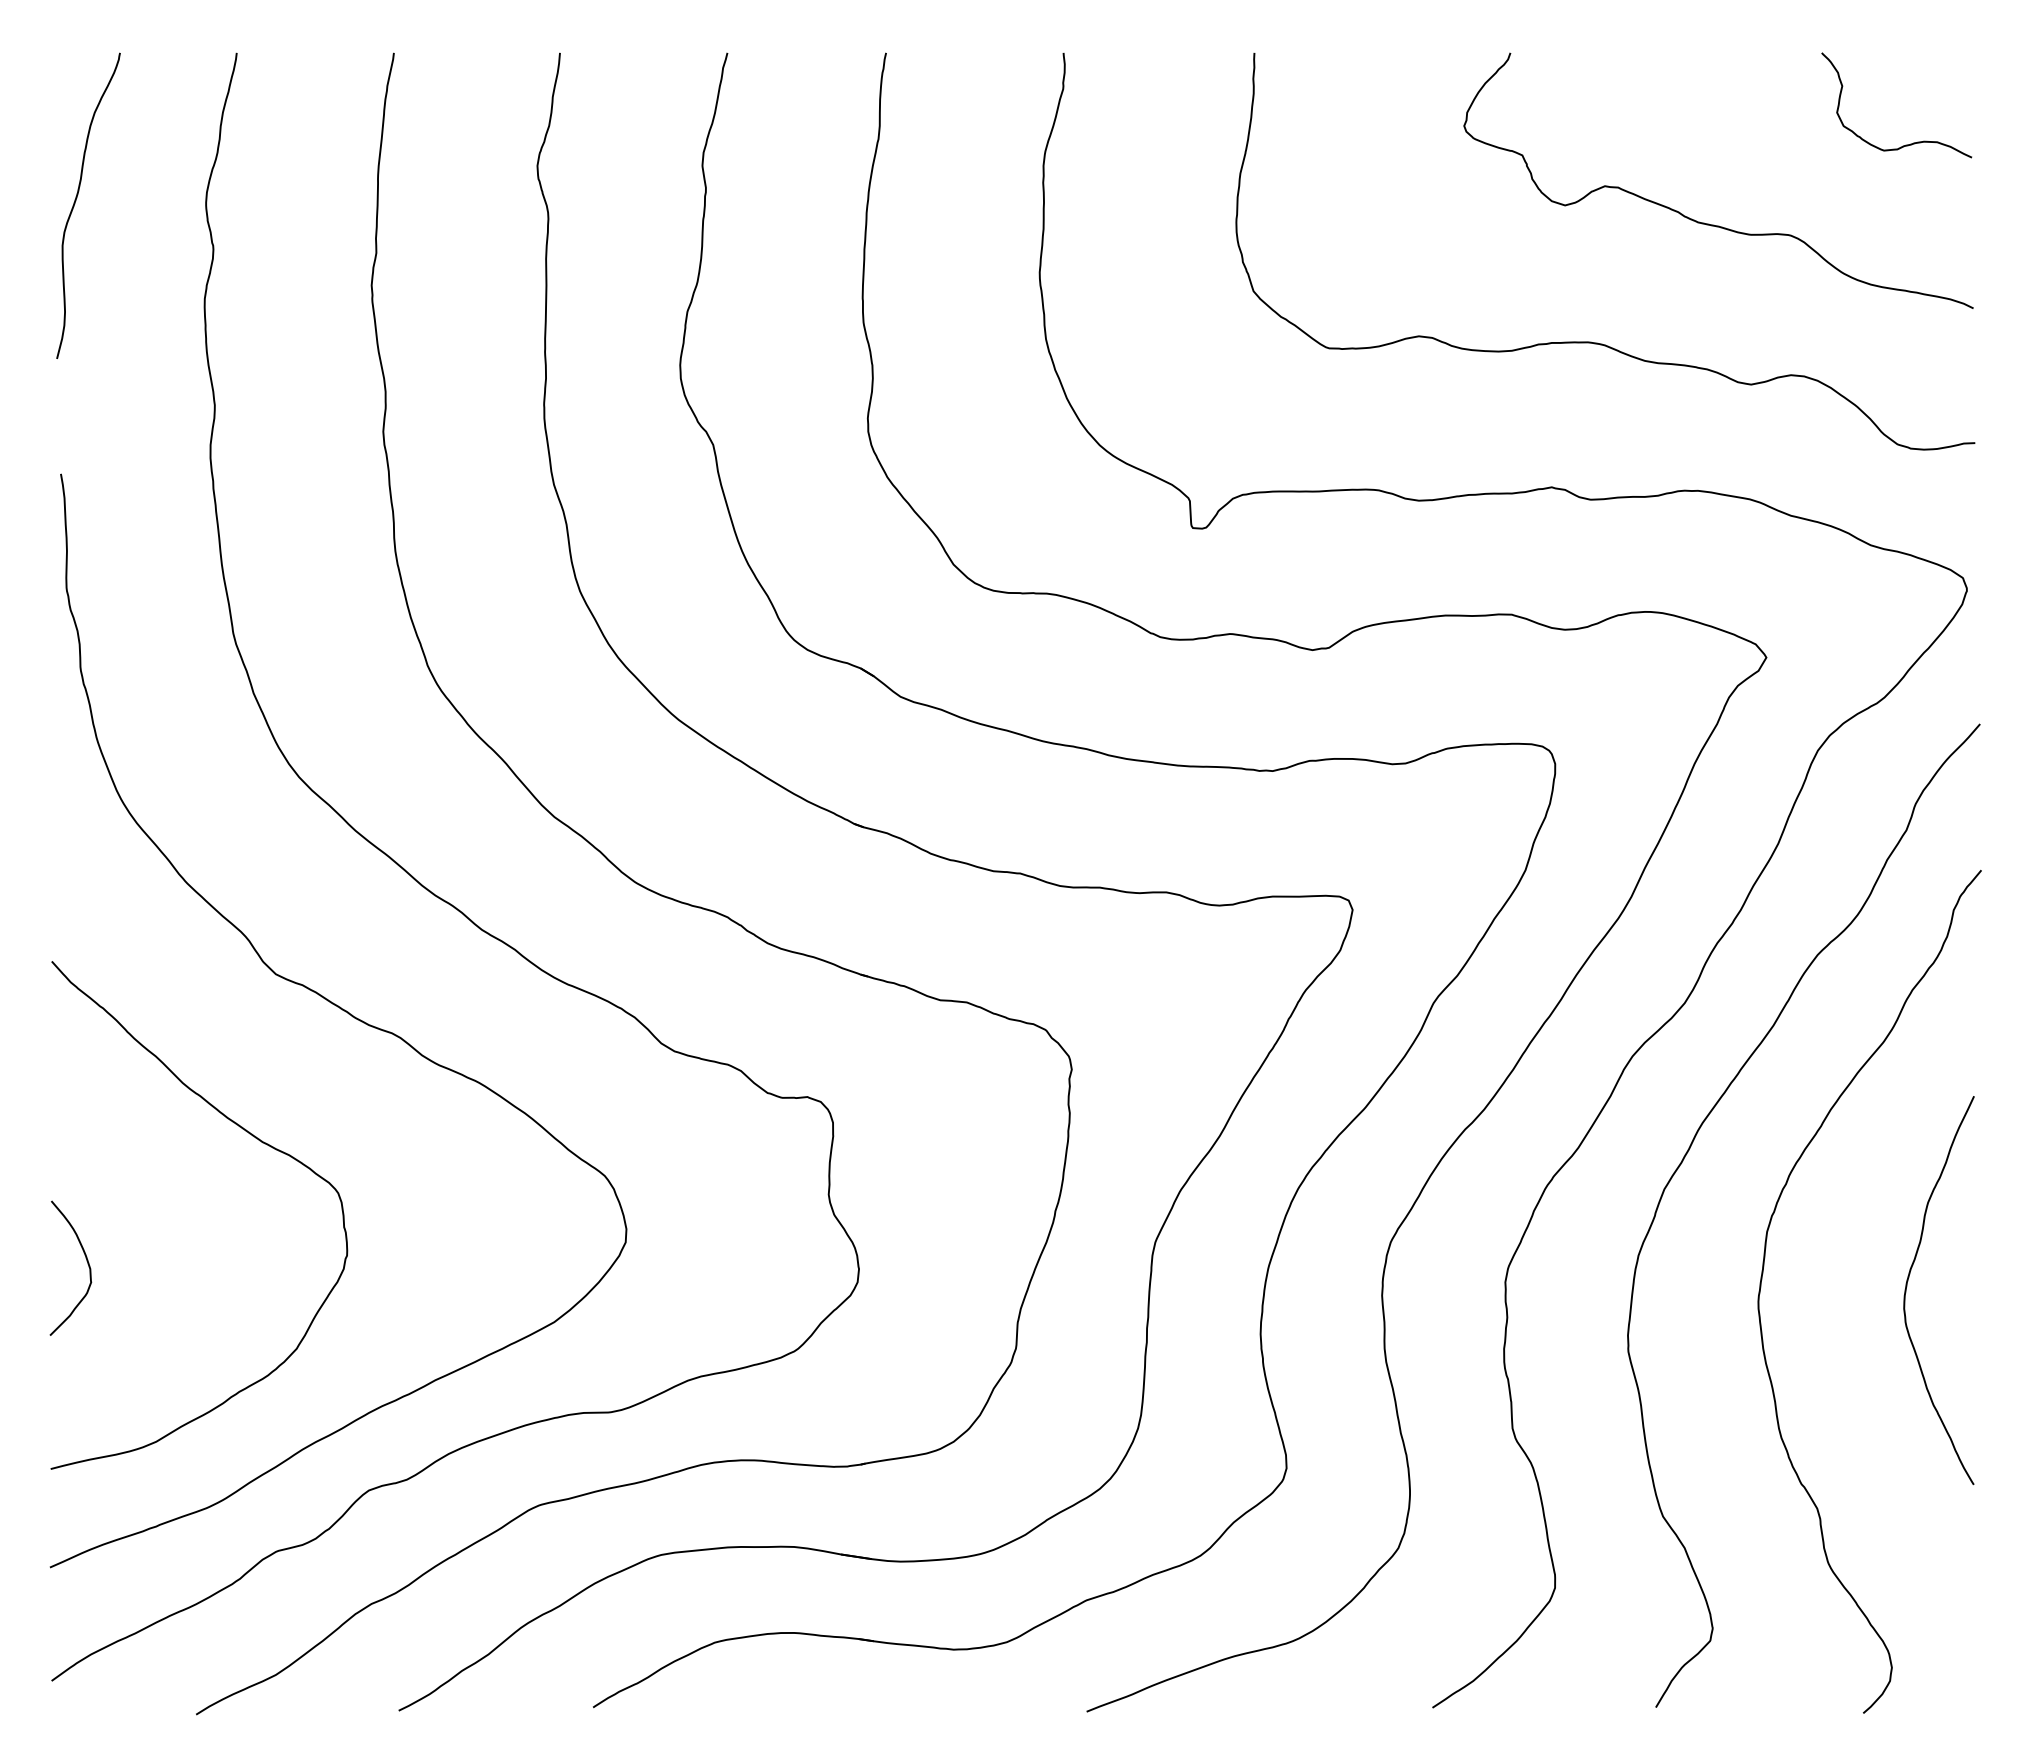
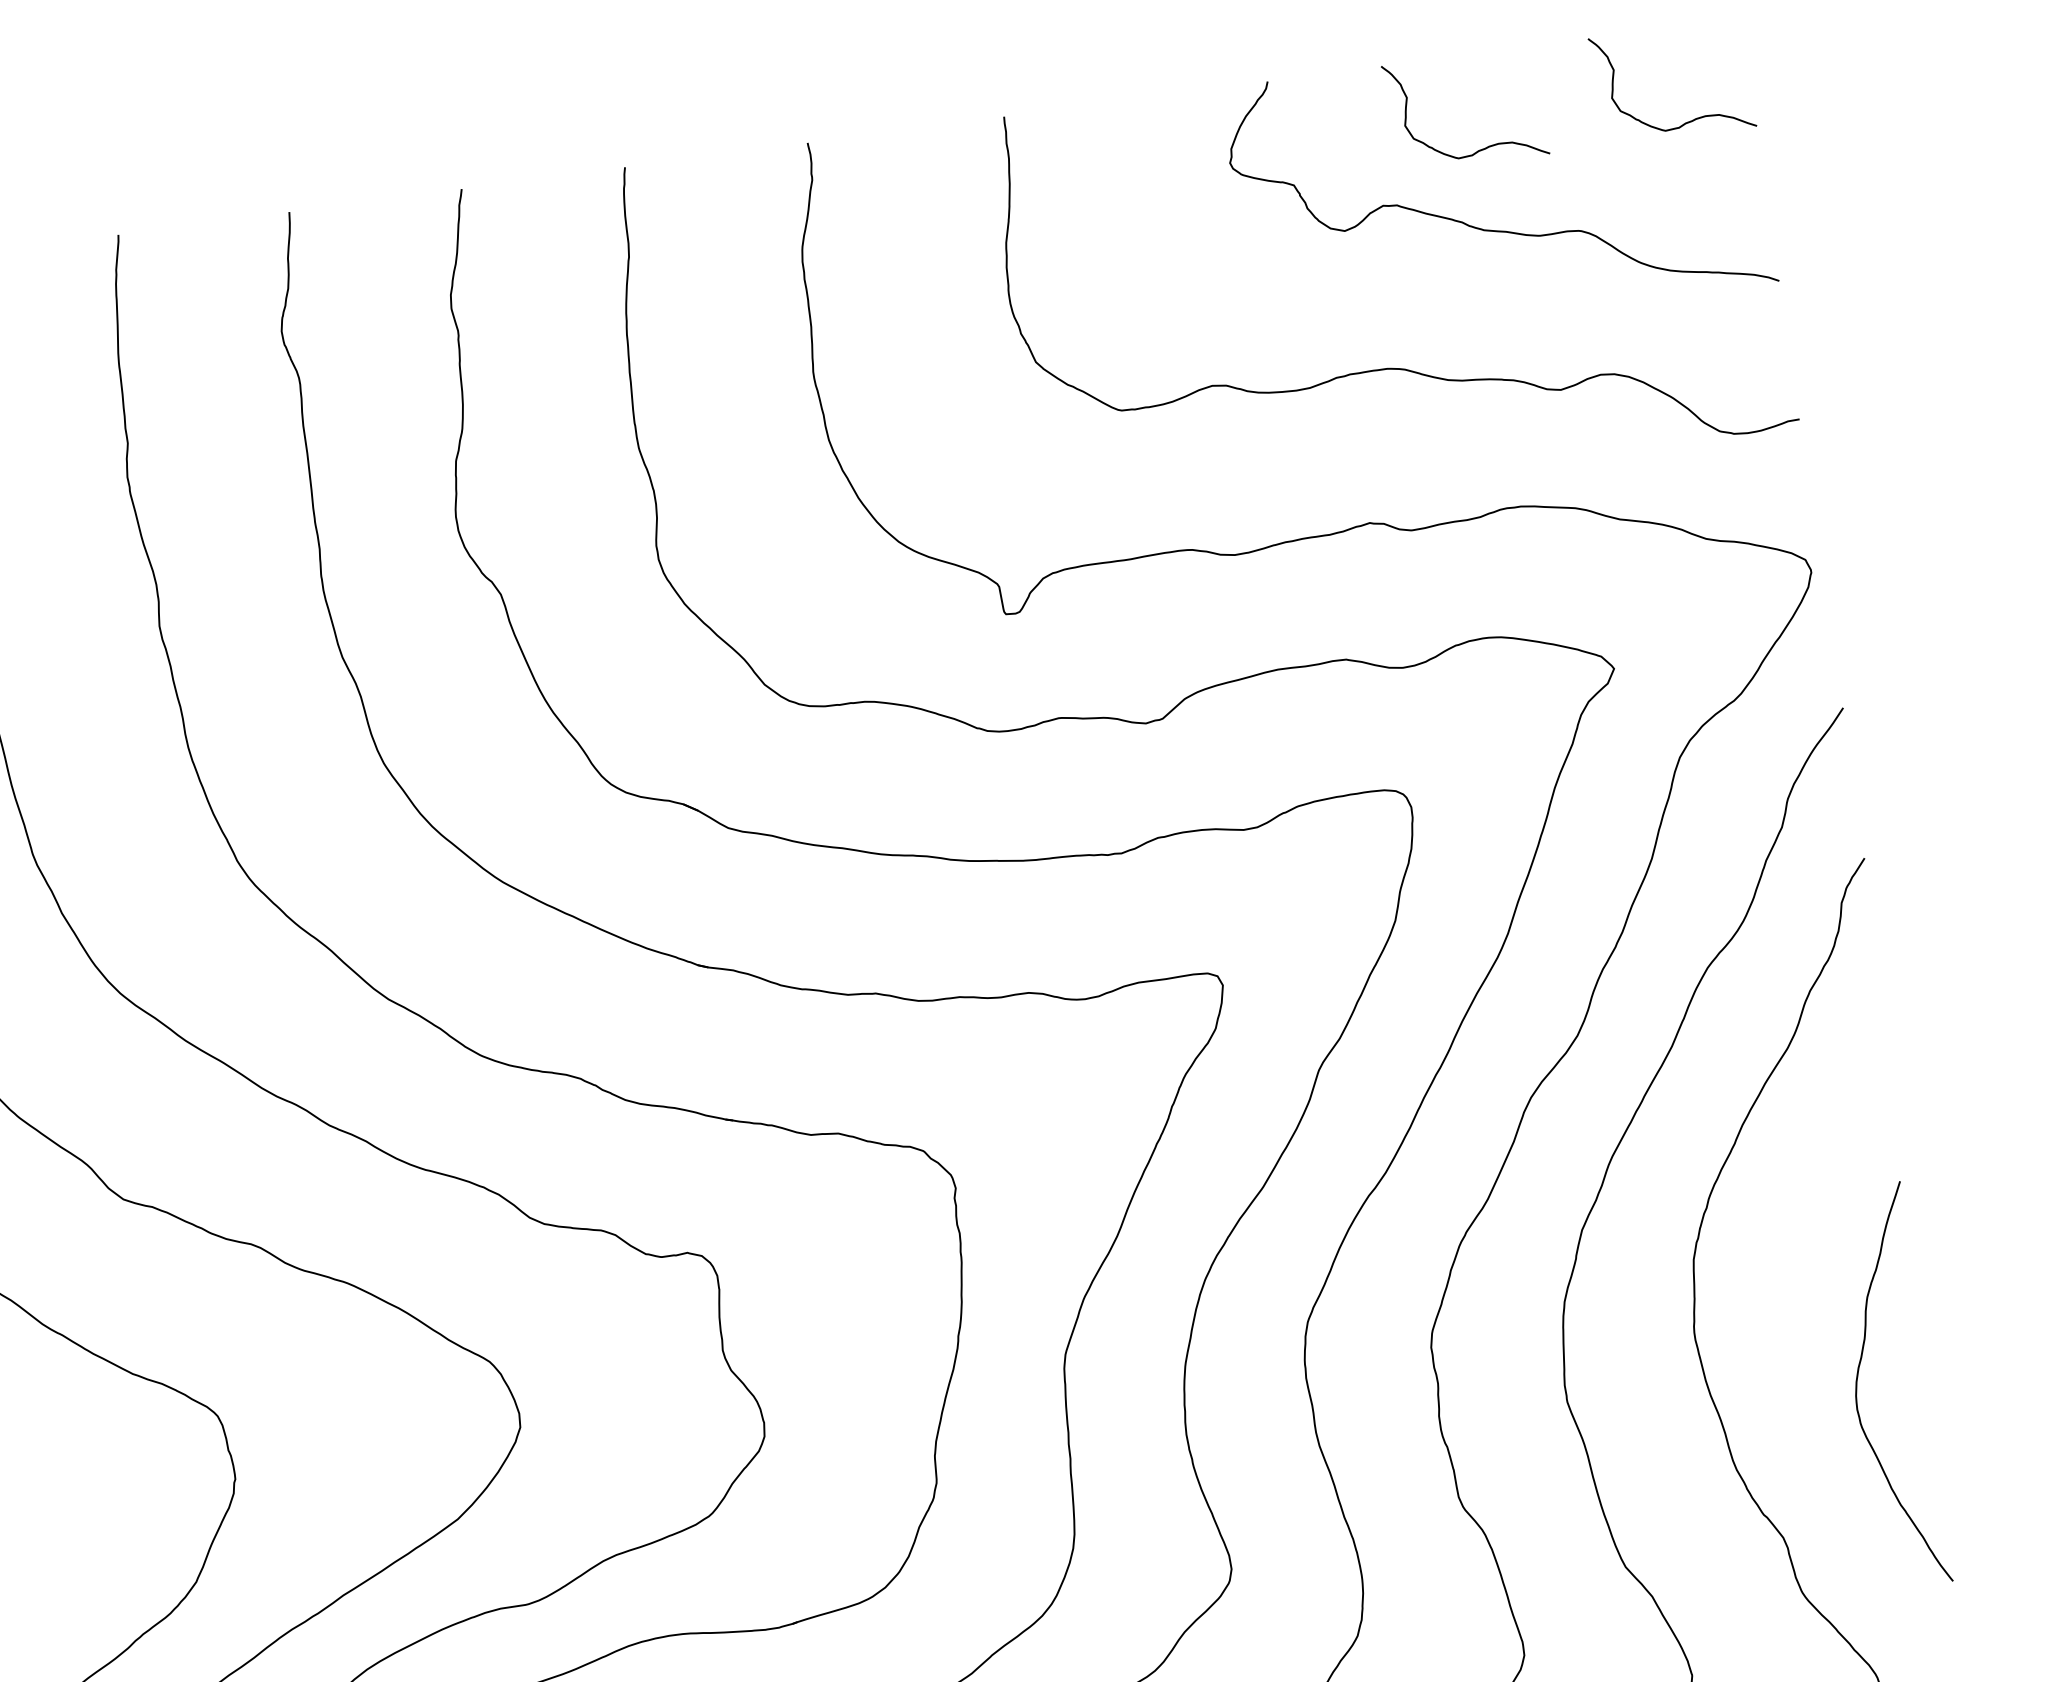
curve: (1704, 144) -> (1479, 149), added
curve: (1907, 1286) -> (1857, 1386), moved

